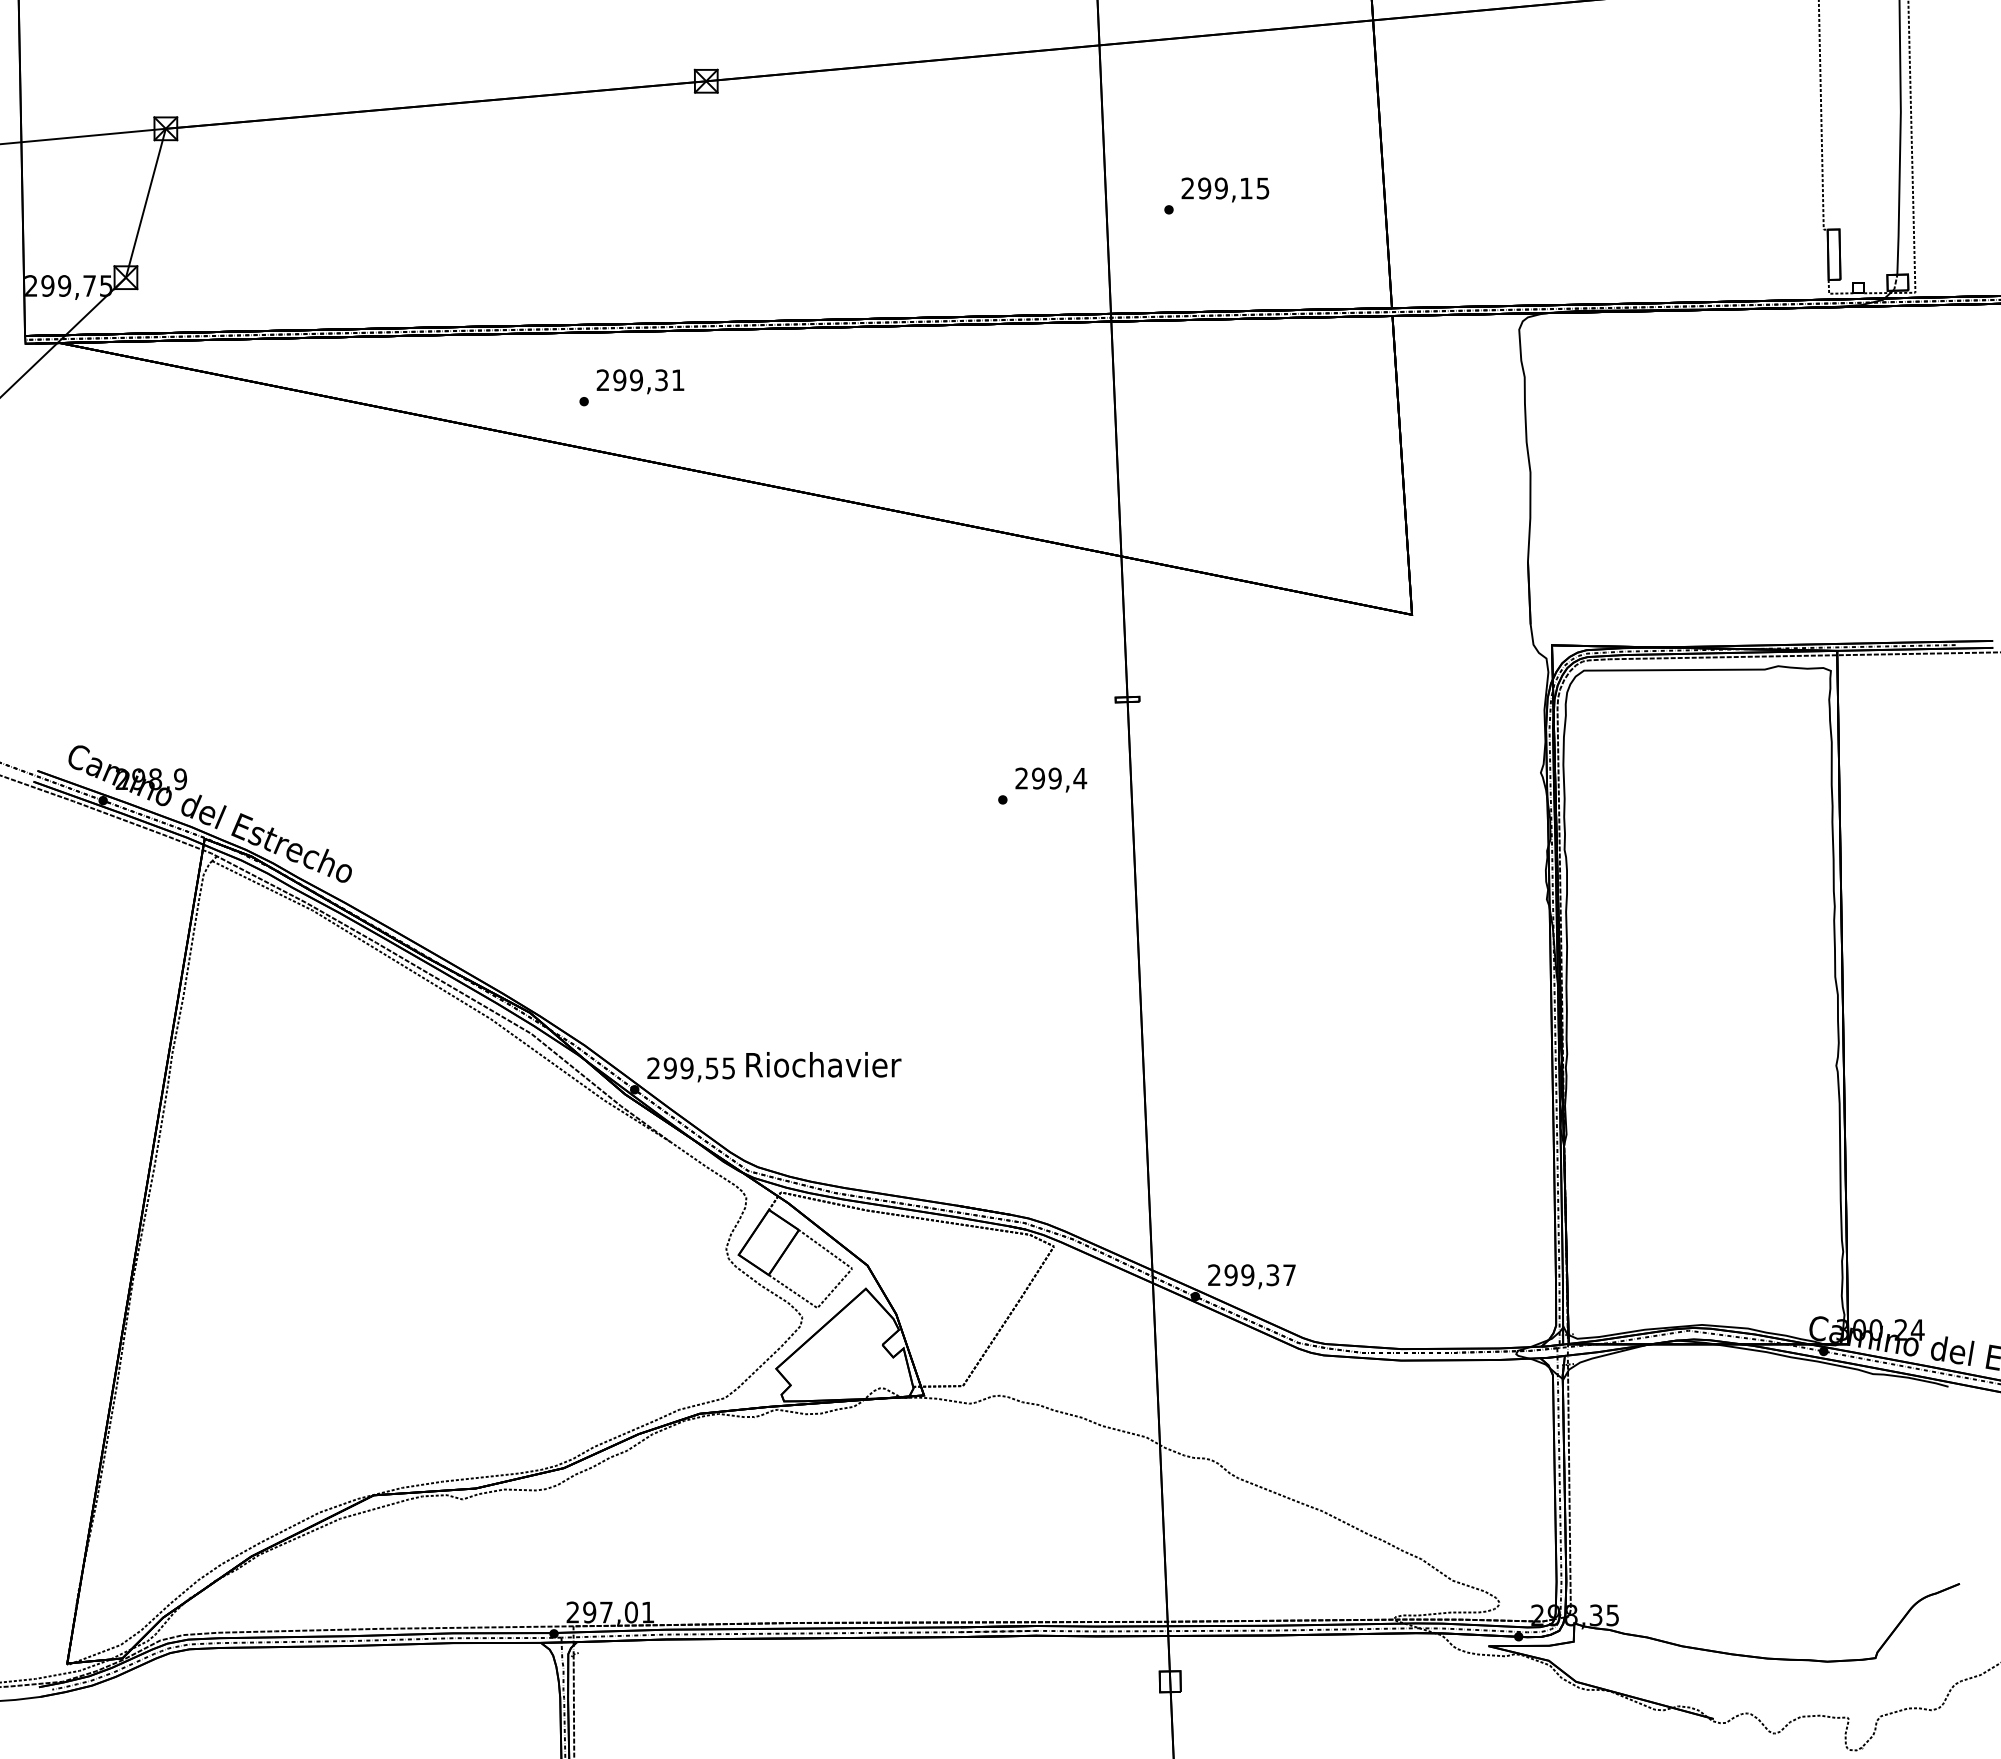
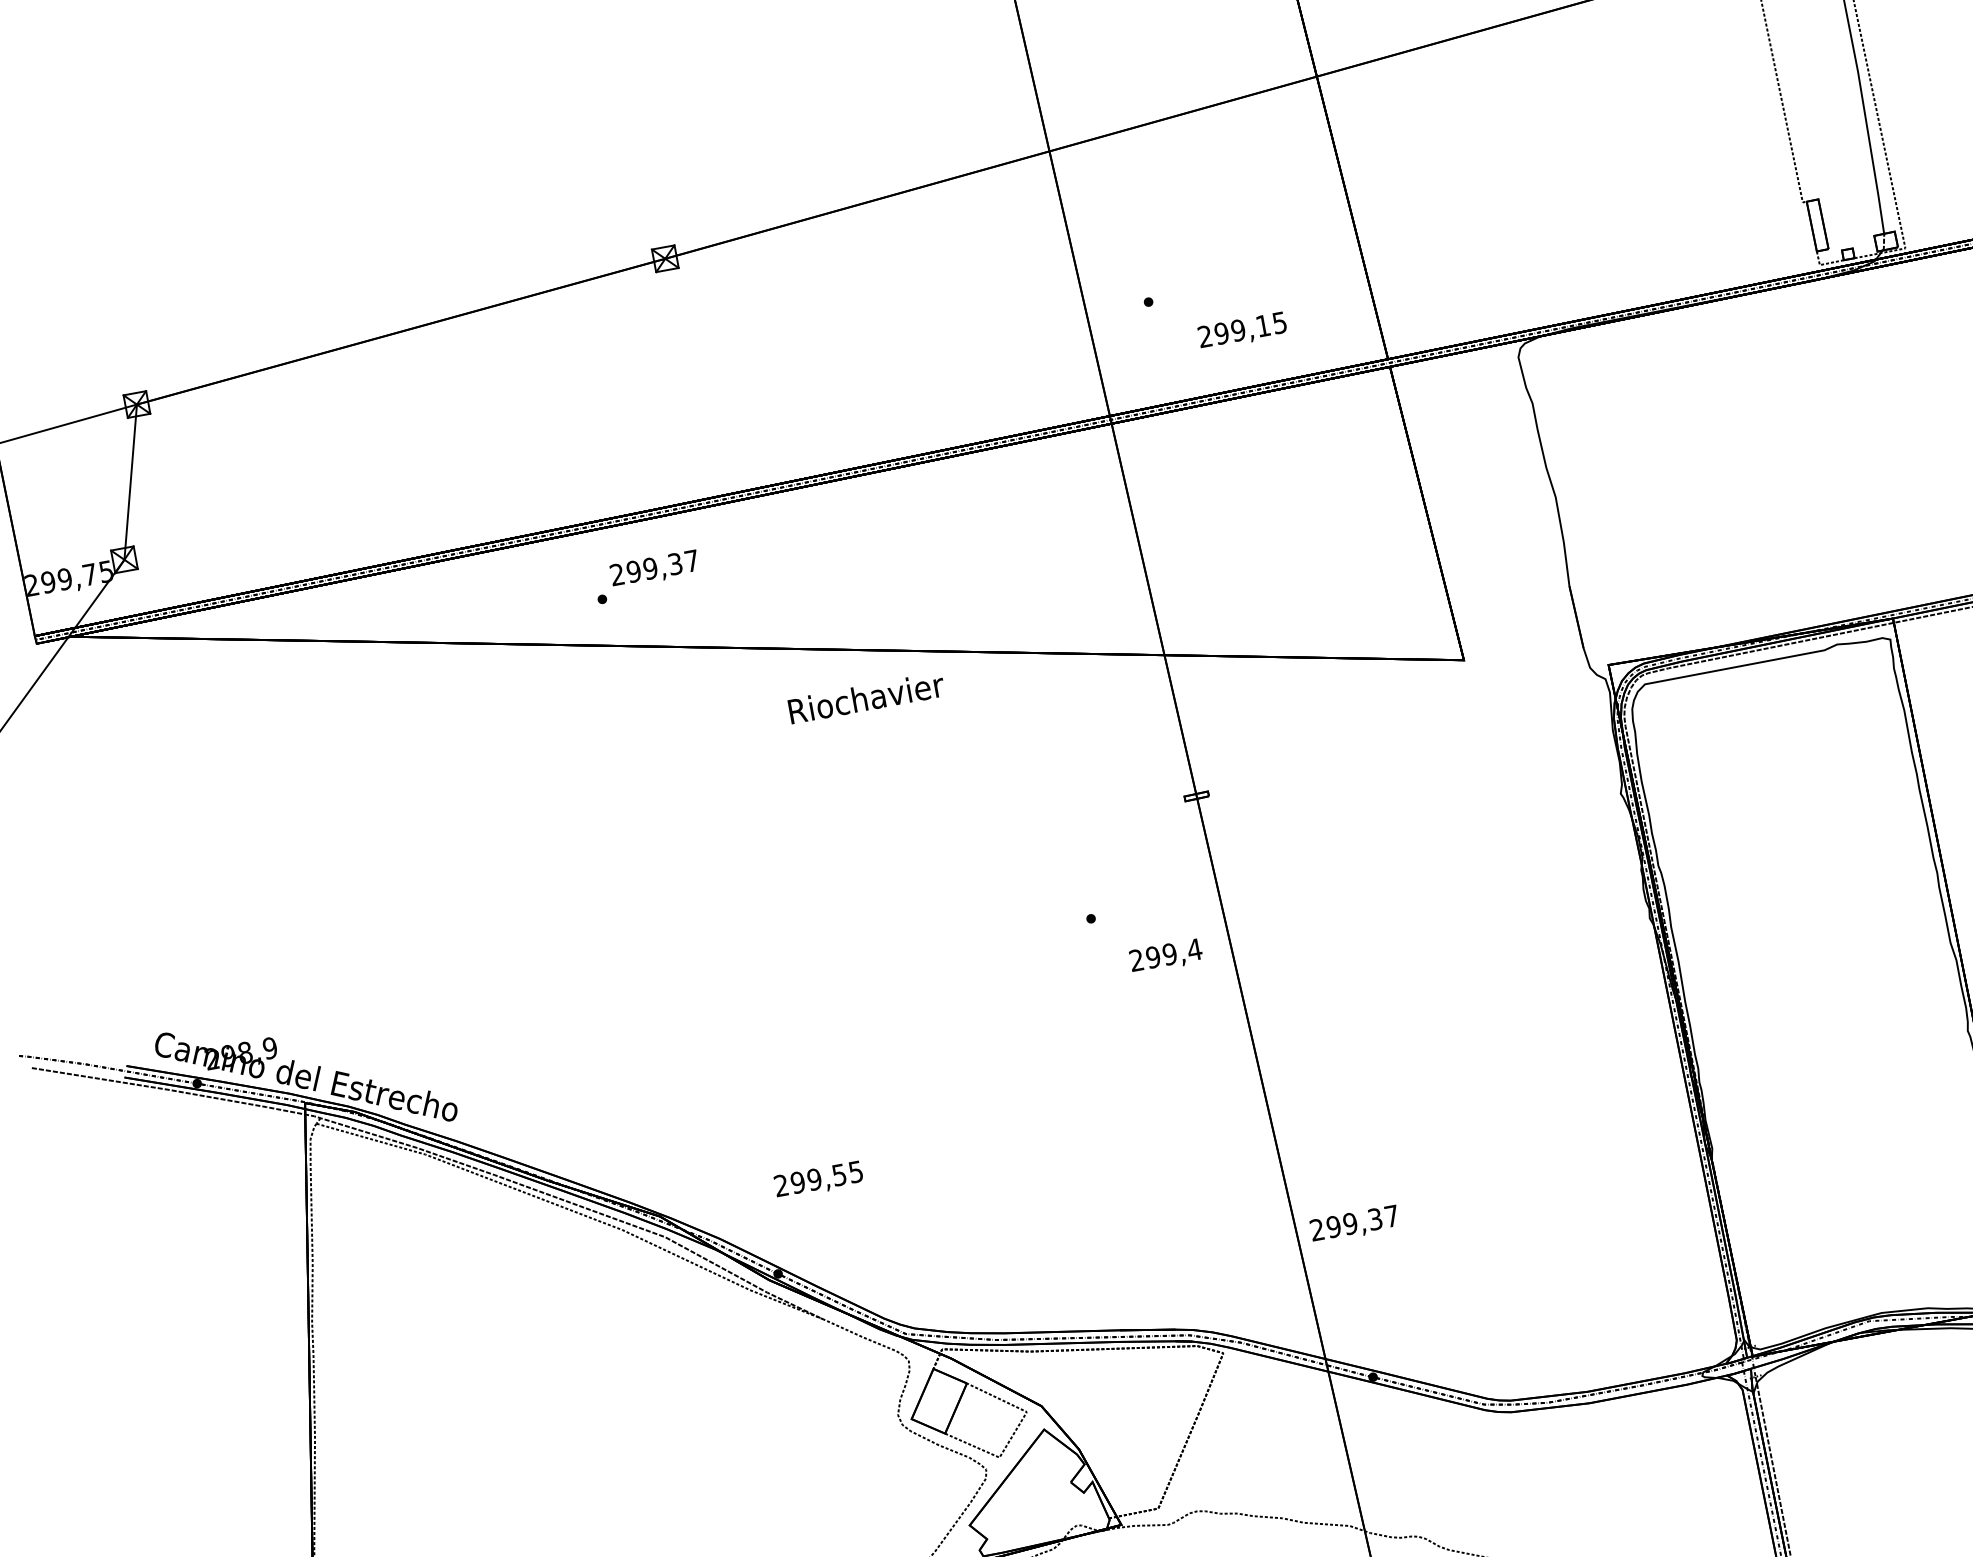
text: (1225, 189) -> (1242, 330), moved
text: (678, 379) -> (692, 560), 299,31 -> 299,37
text: (1051, 779) -> (1166, 955), moved
text: (823, 1064) -> (866, 697), moved
text: (690, 1069) -> (818, 1180), moved
text: (1251, 1276) -> (1354, 1224), moved

